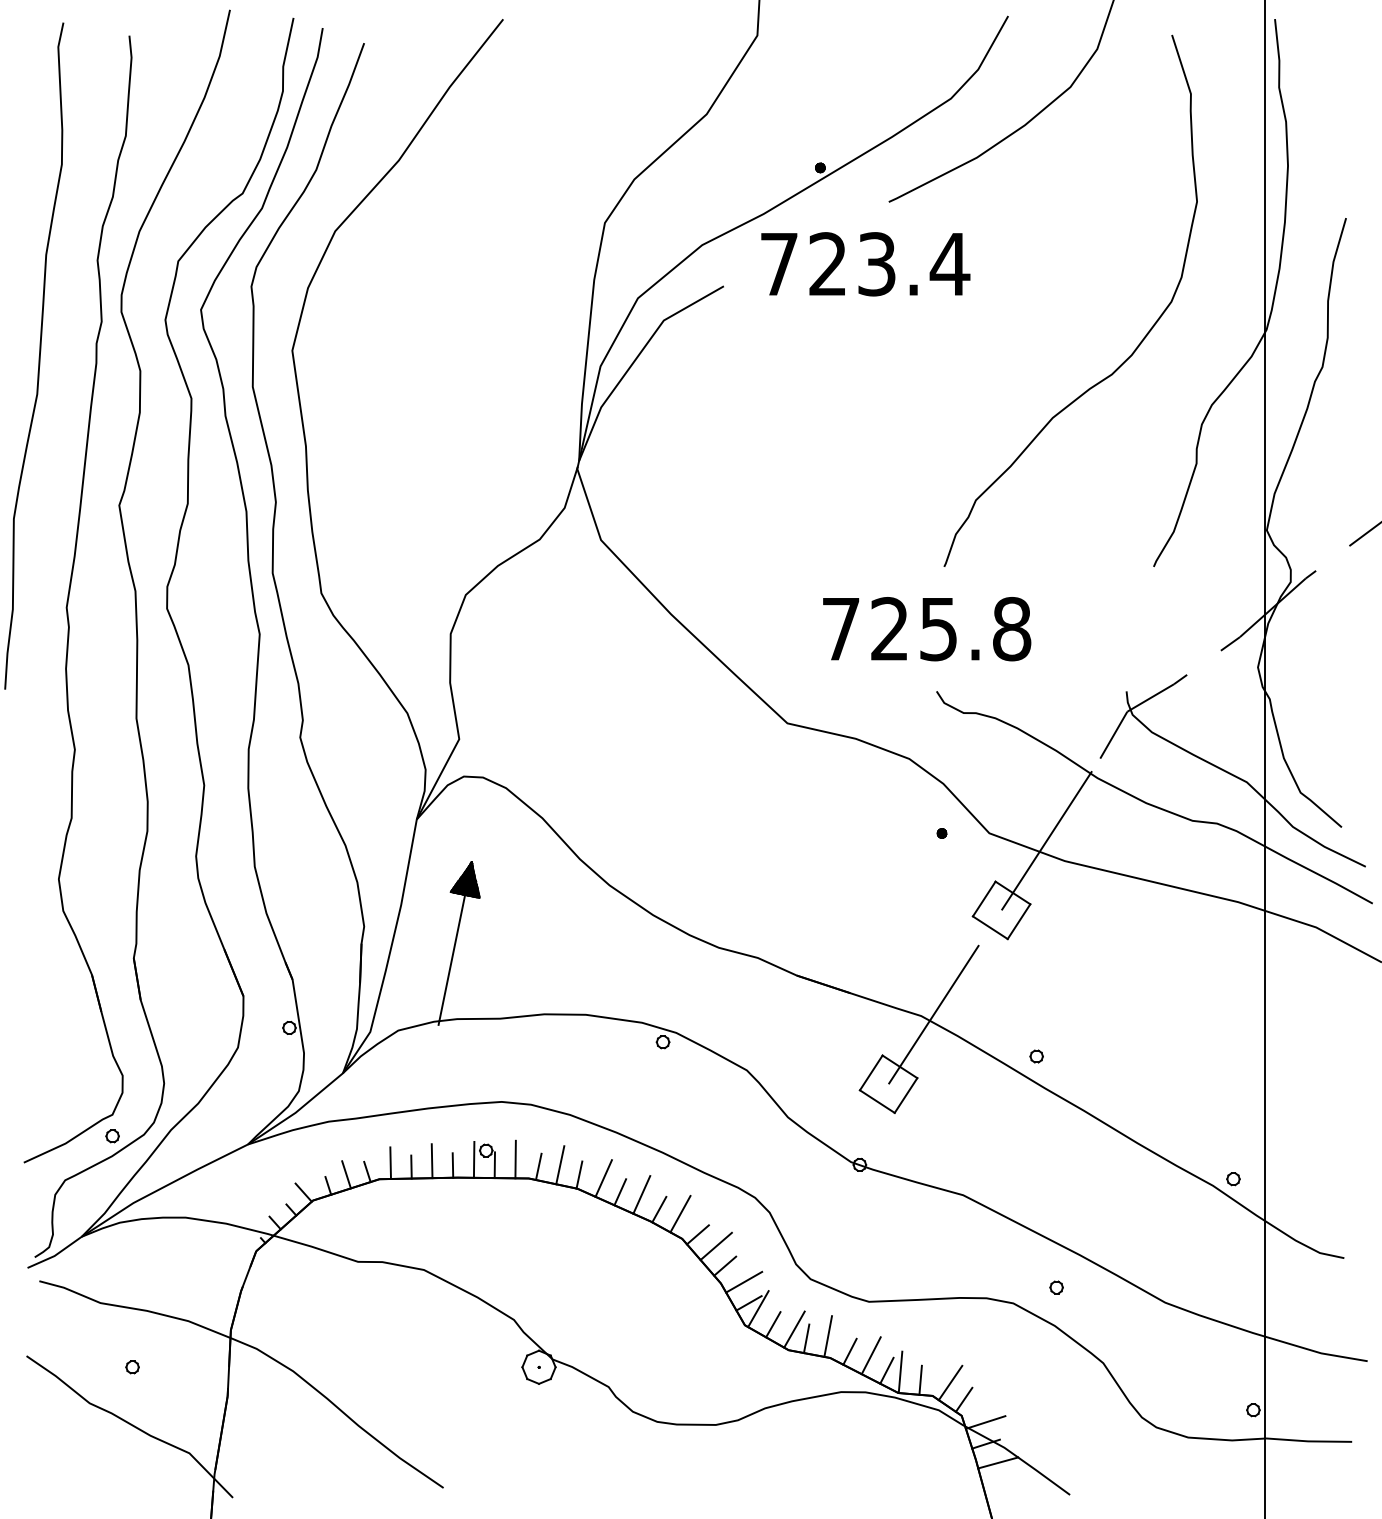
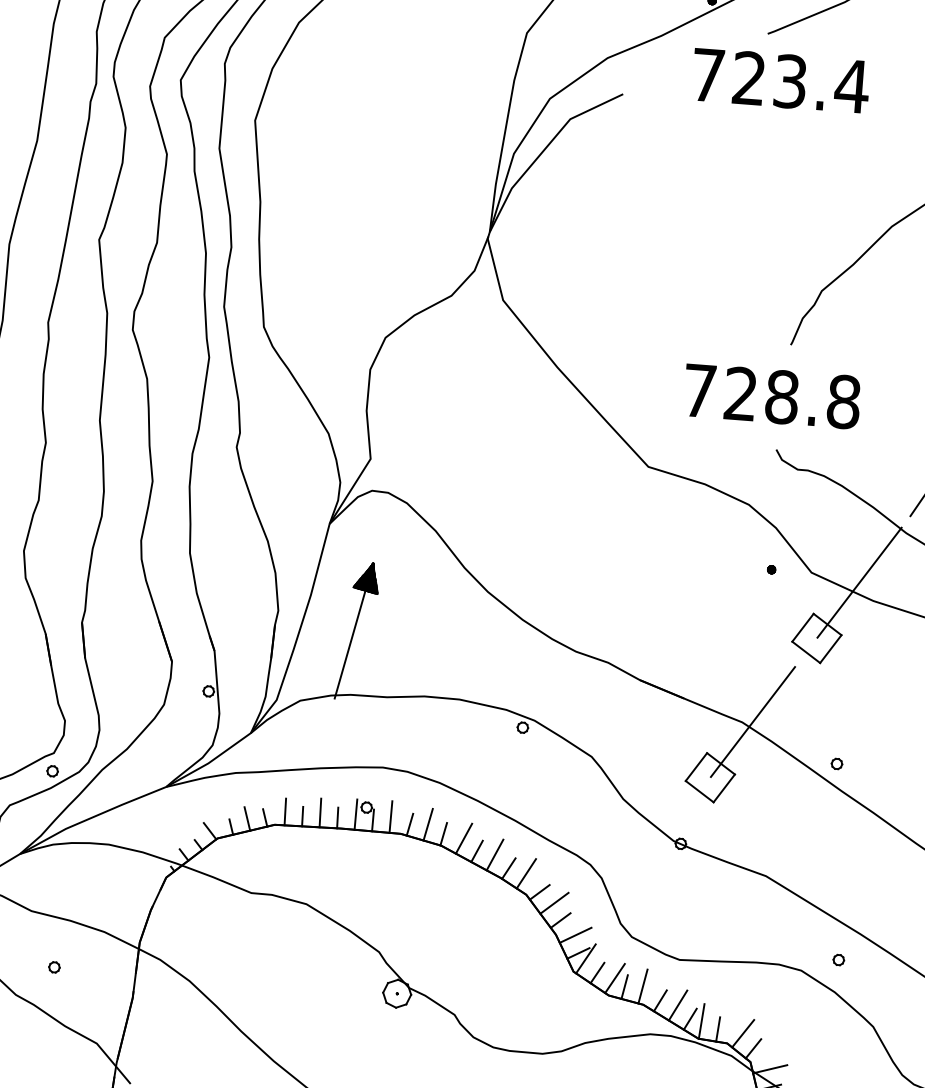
text: (865, 264) -> (780, 81), moved
text: (938, 629) -> (781, 397), 725.8 -> 728.8

